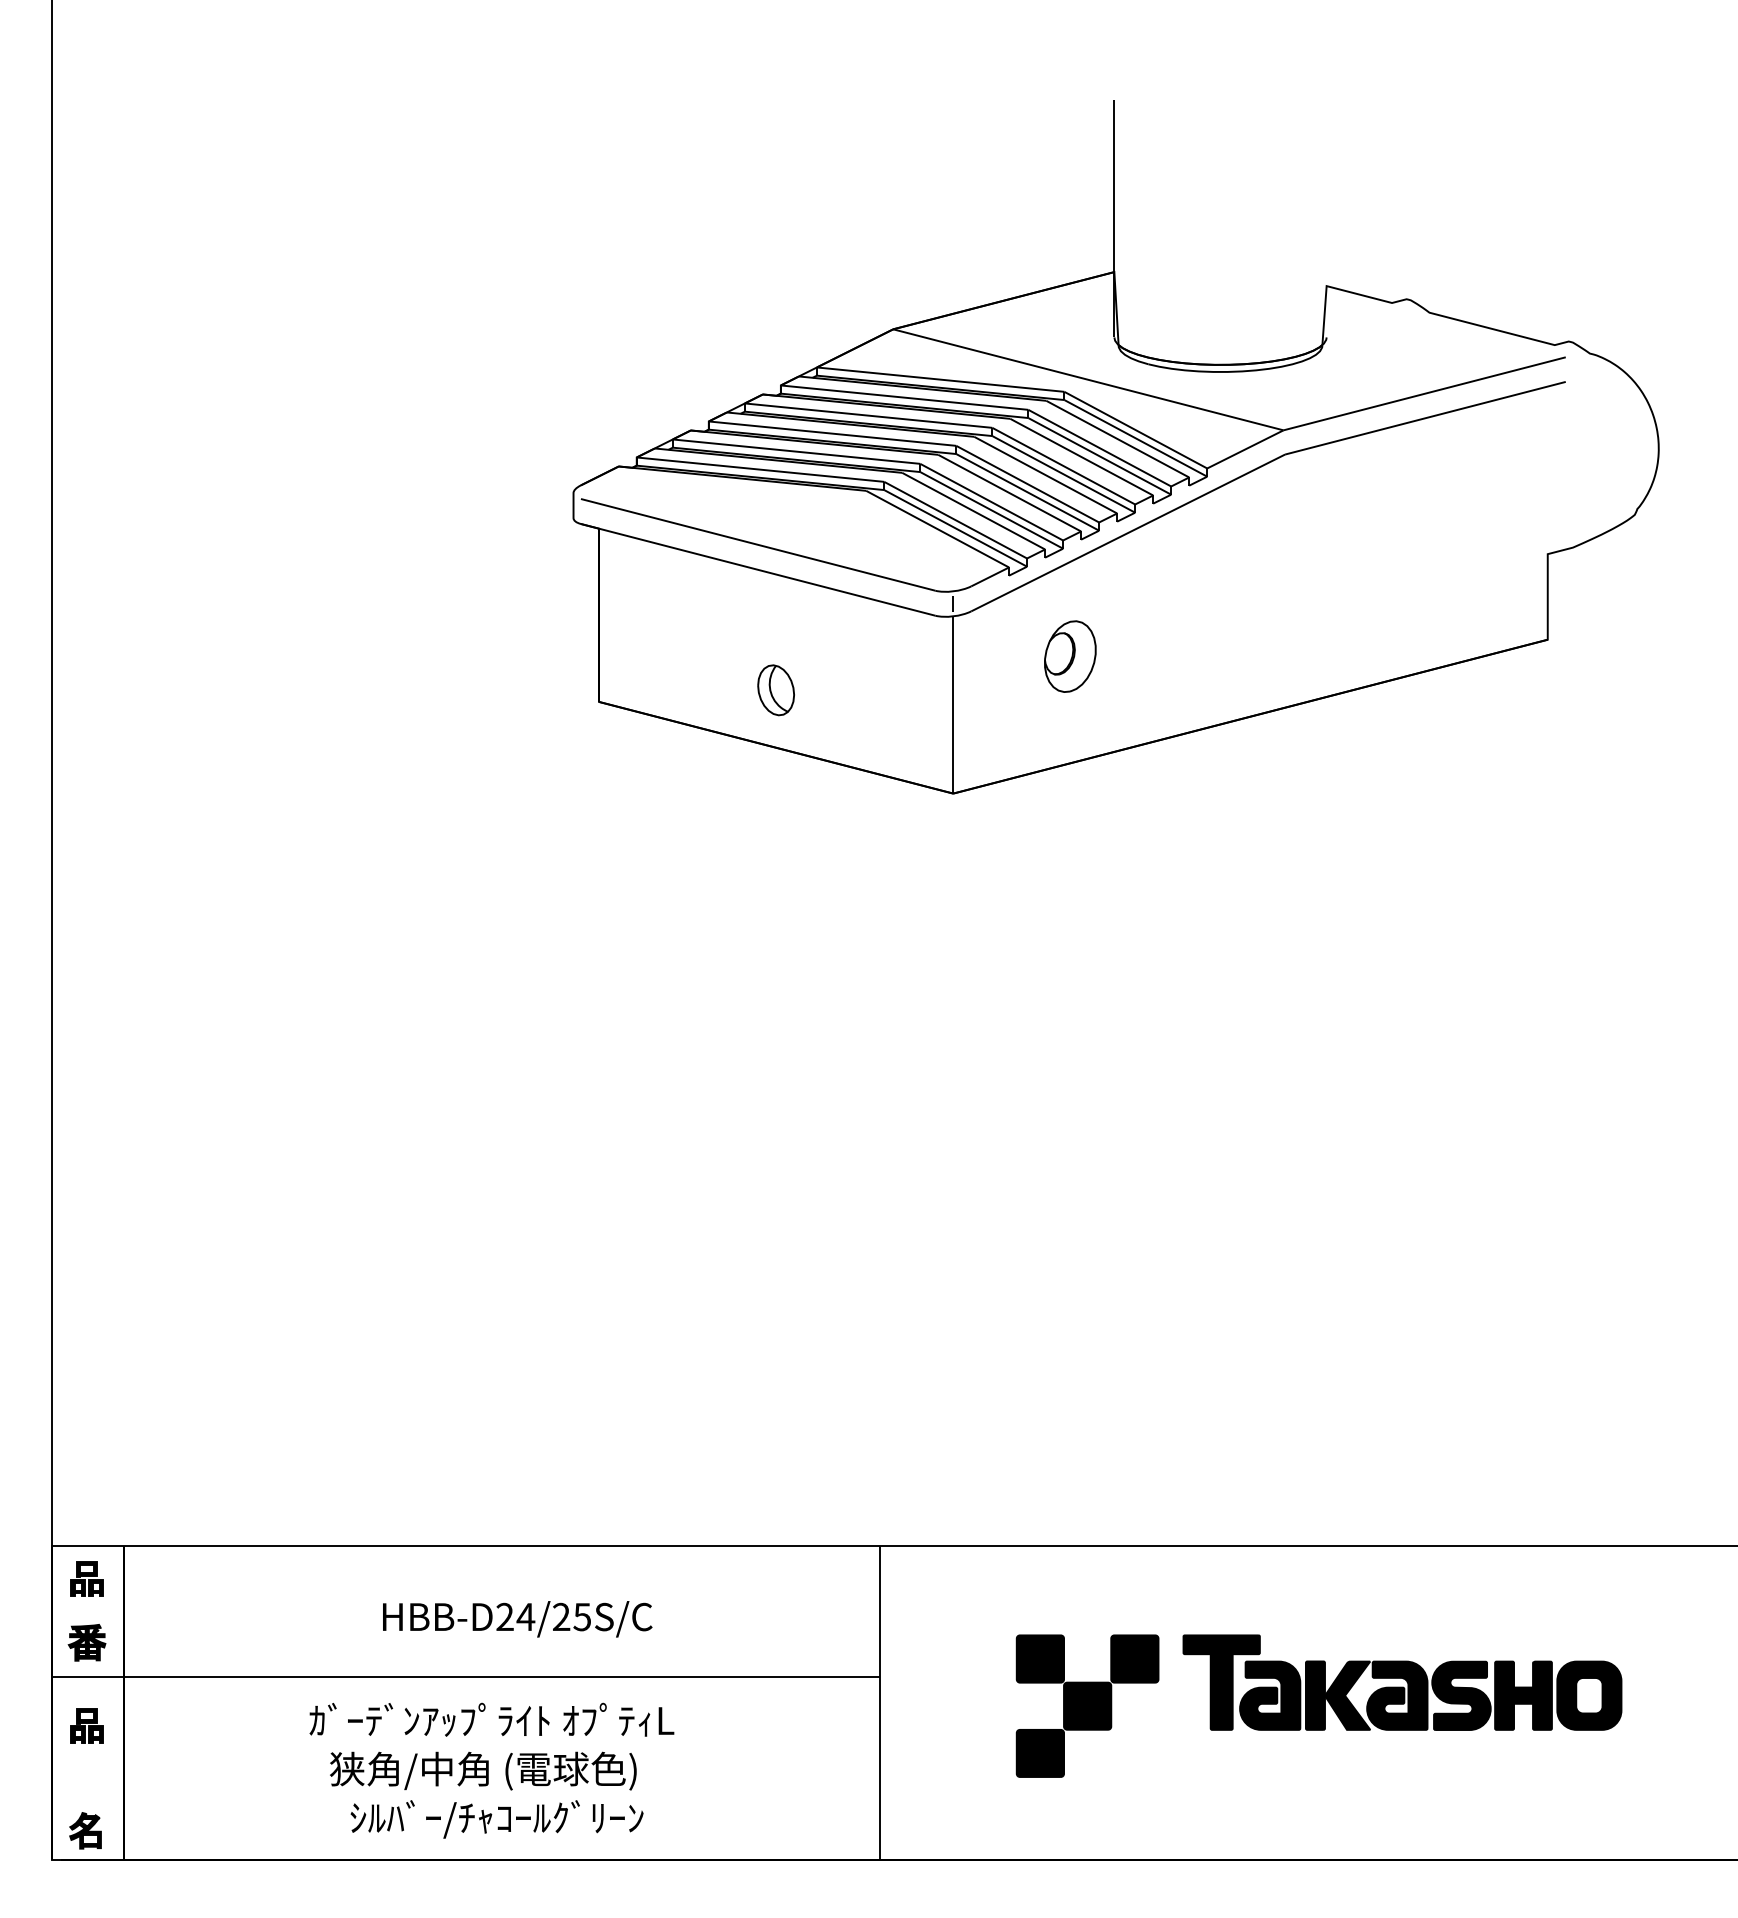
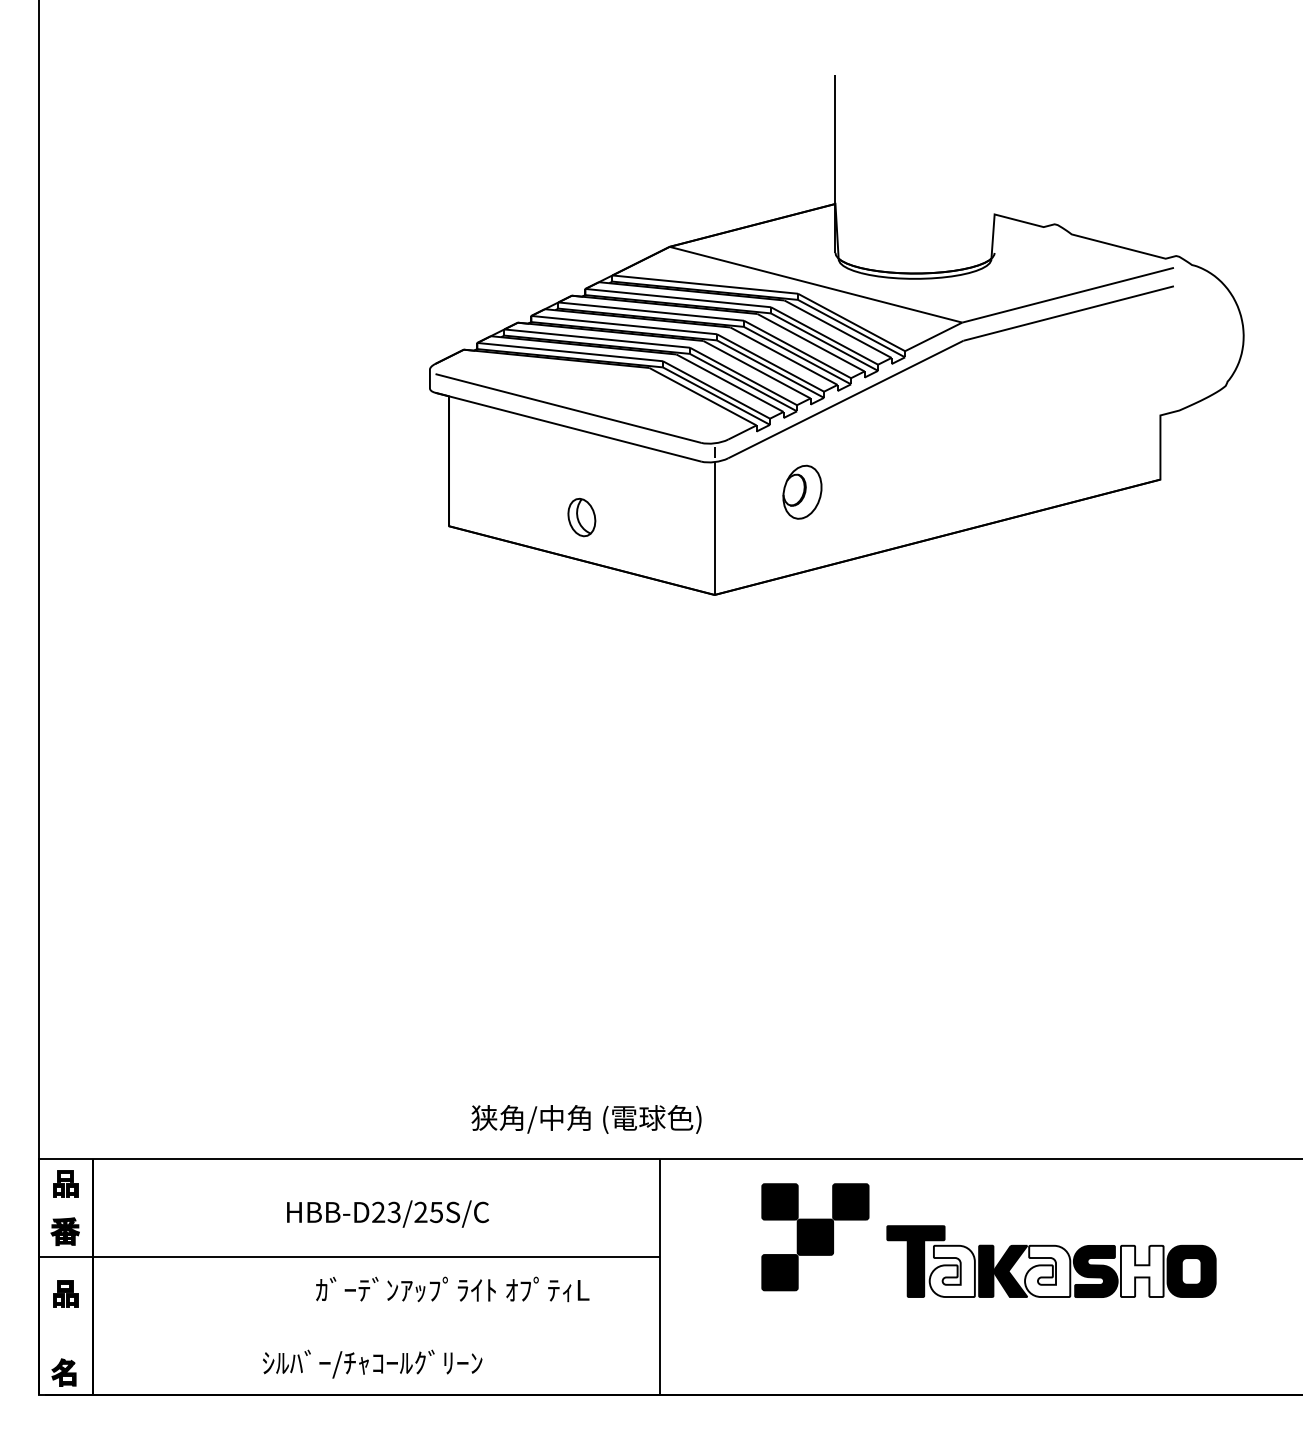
text: (525, 1616) -> (393, 1211), HBB-D24/25S/C -> HBB-D23/25S/C
fill: (1270, 1695) -> (952, 1271), removed
fill: (1397, 1695) -> (1047, 1271), removed
fill: (1523, 1695) -> (1142, 1271), removed
part: (1087, 1705) -> (815, 1236), moved
text: (491, 1719) -> (452, 1289), moved
text: (483, 1770) -> (586, 1119), moved

